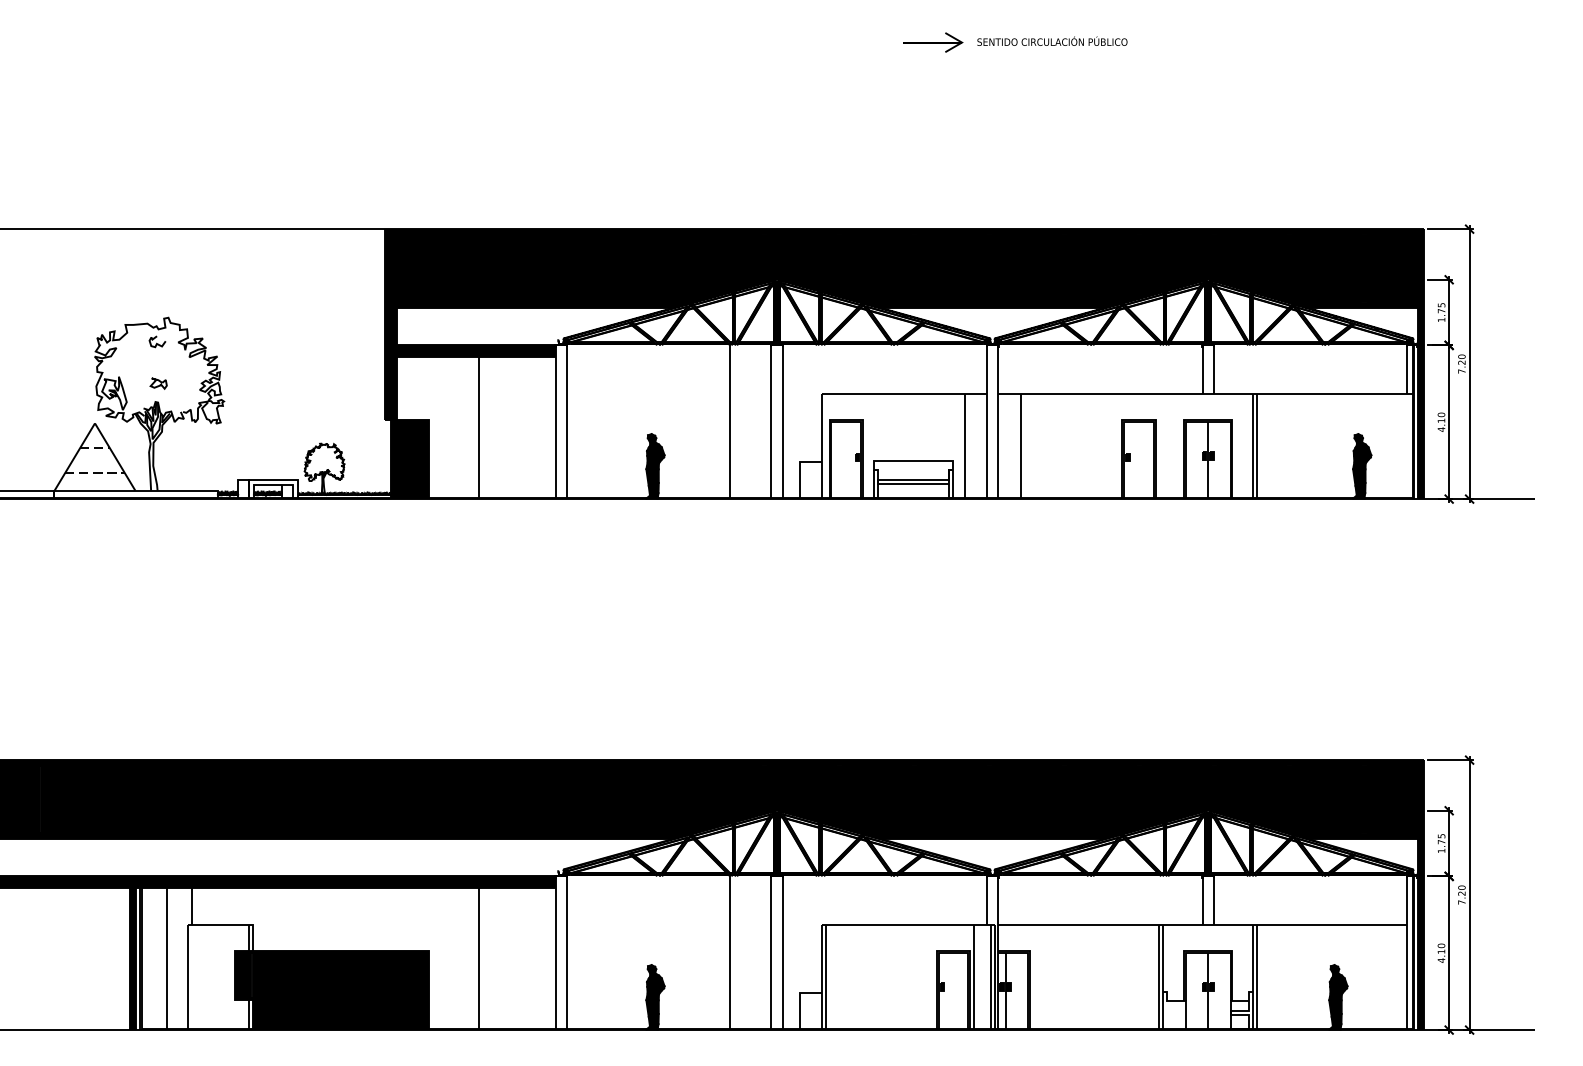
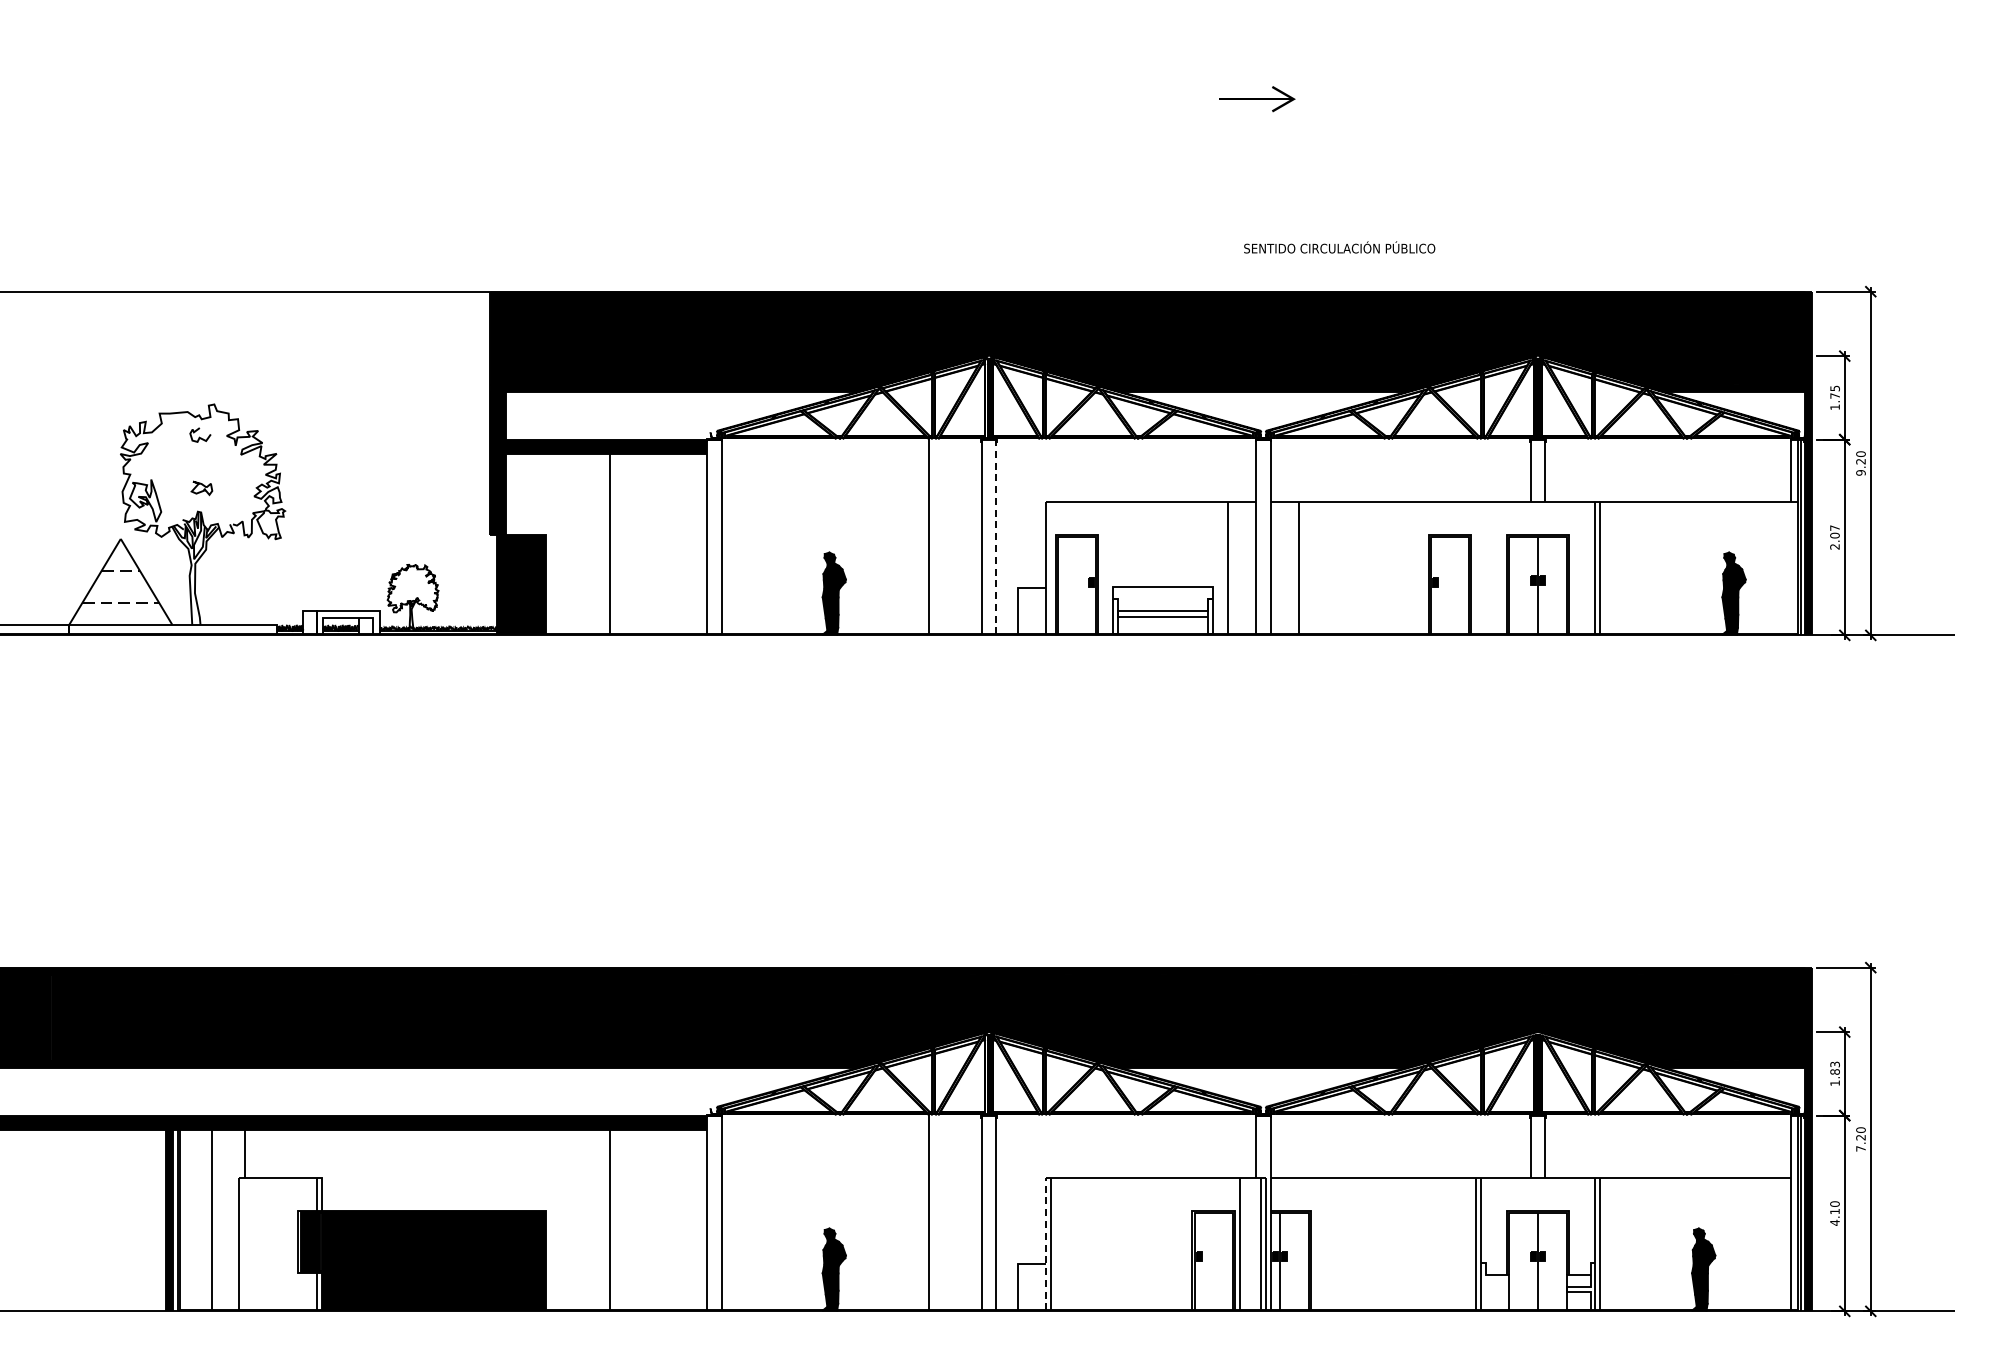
text: (1052, 41) -> (1339, 247), moved
part: (933, 42) -> (1257, 99), moved
text: (1461, 371) -> (1860, 472), 7.20 -> 9.20
line: (782, 421) -> (996, 536), solid -> dashed
text: (1441, 422) -> (1834, 537), 4.10 -> 2.07
text: (1441, 838) -> (1834, 1067), 1.75 -> 1.83
line: (822, 976) -> (1046, 1243), solid -> dashed

